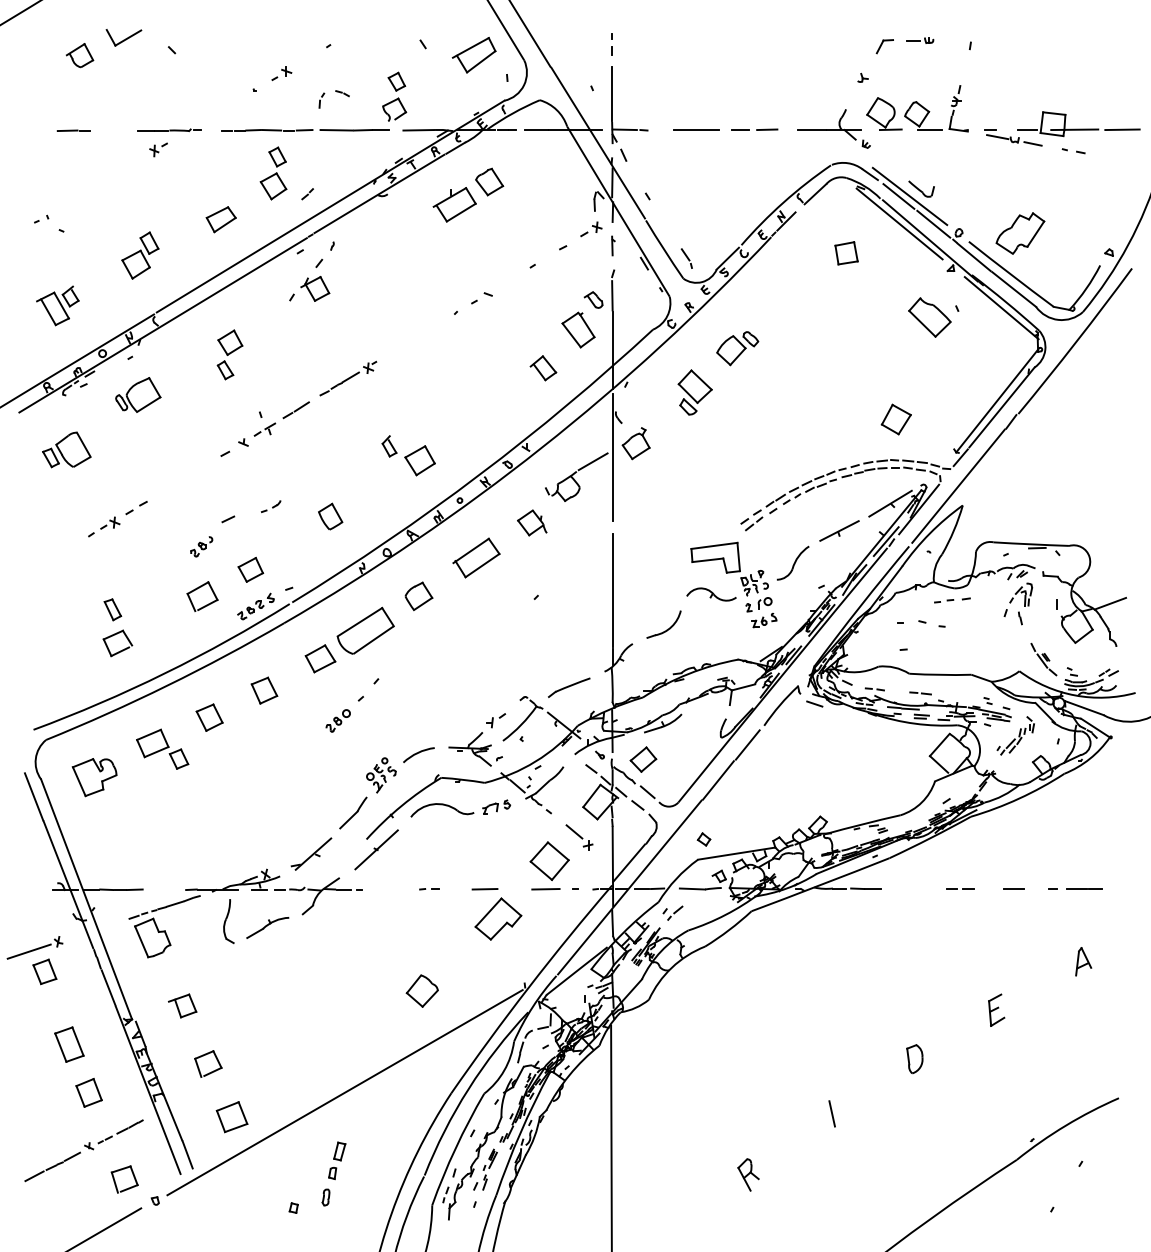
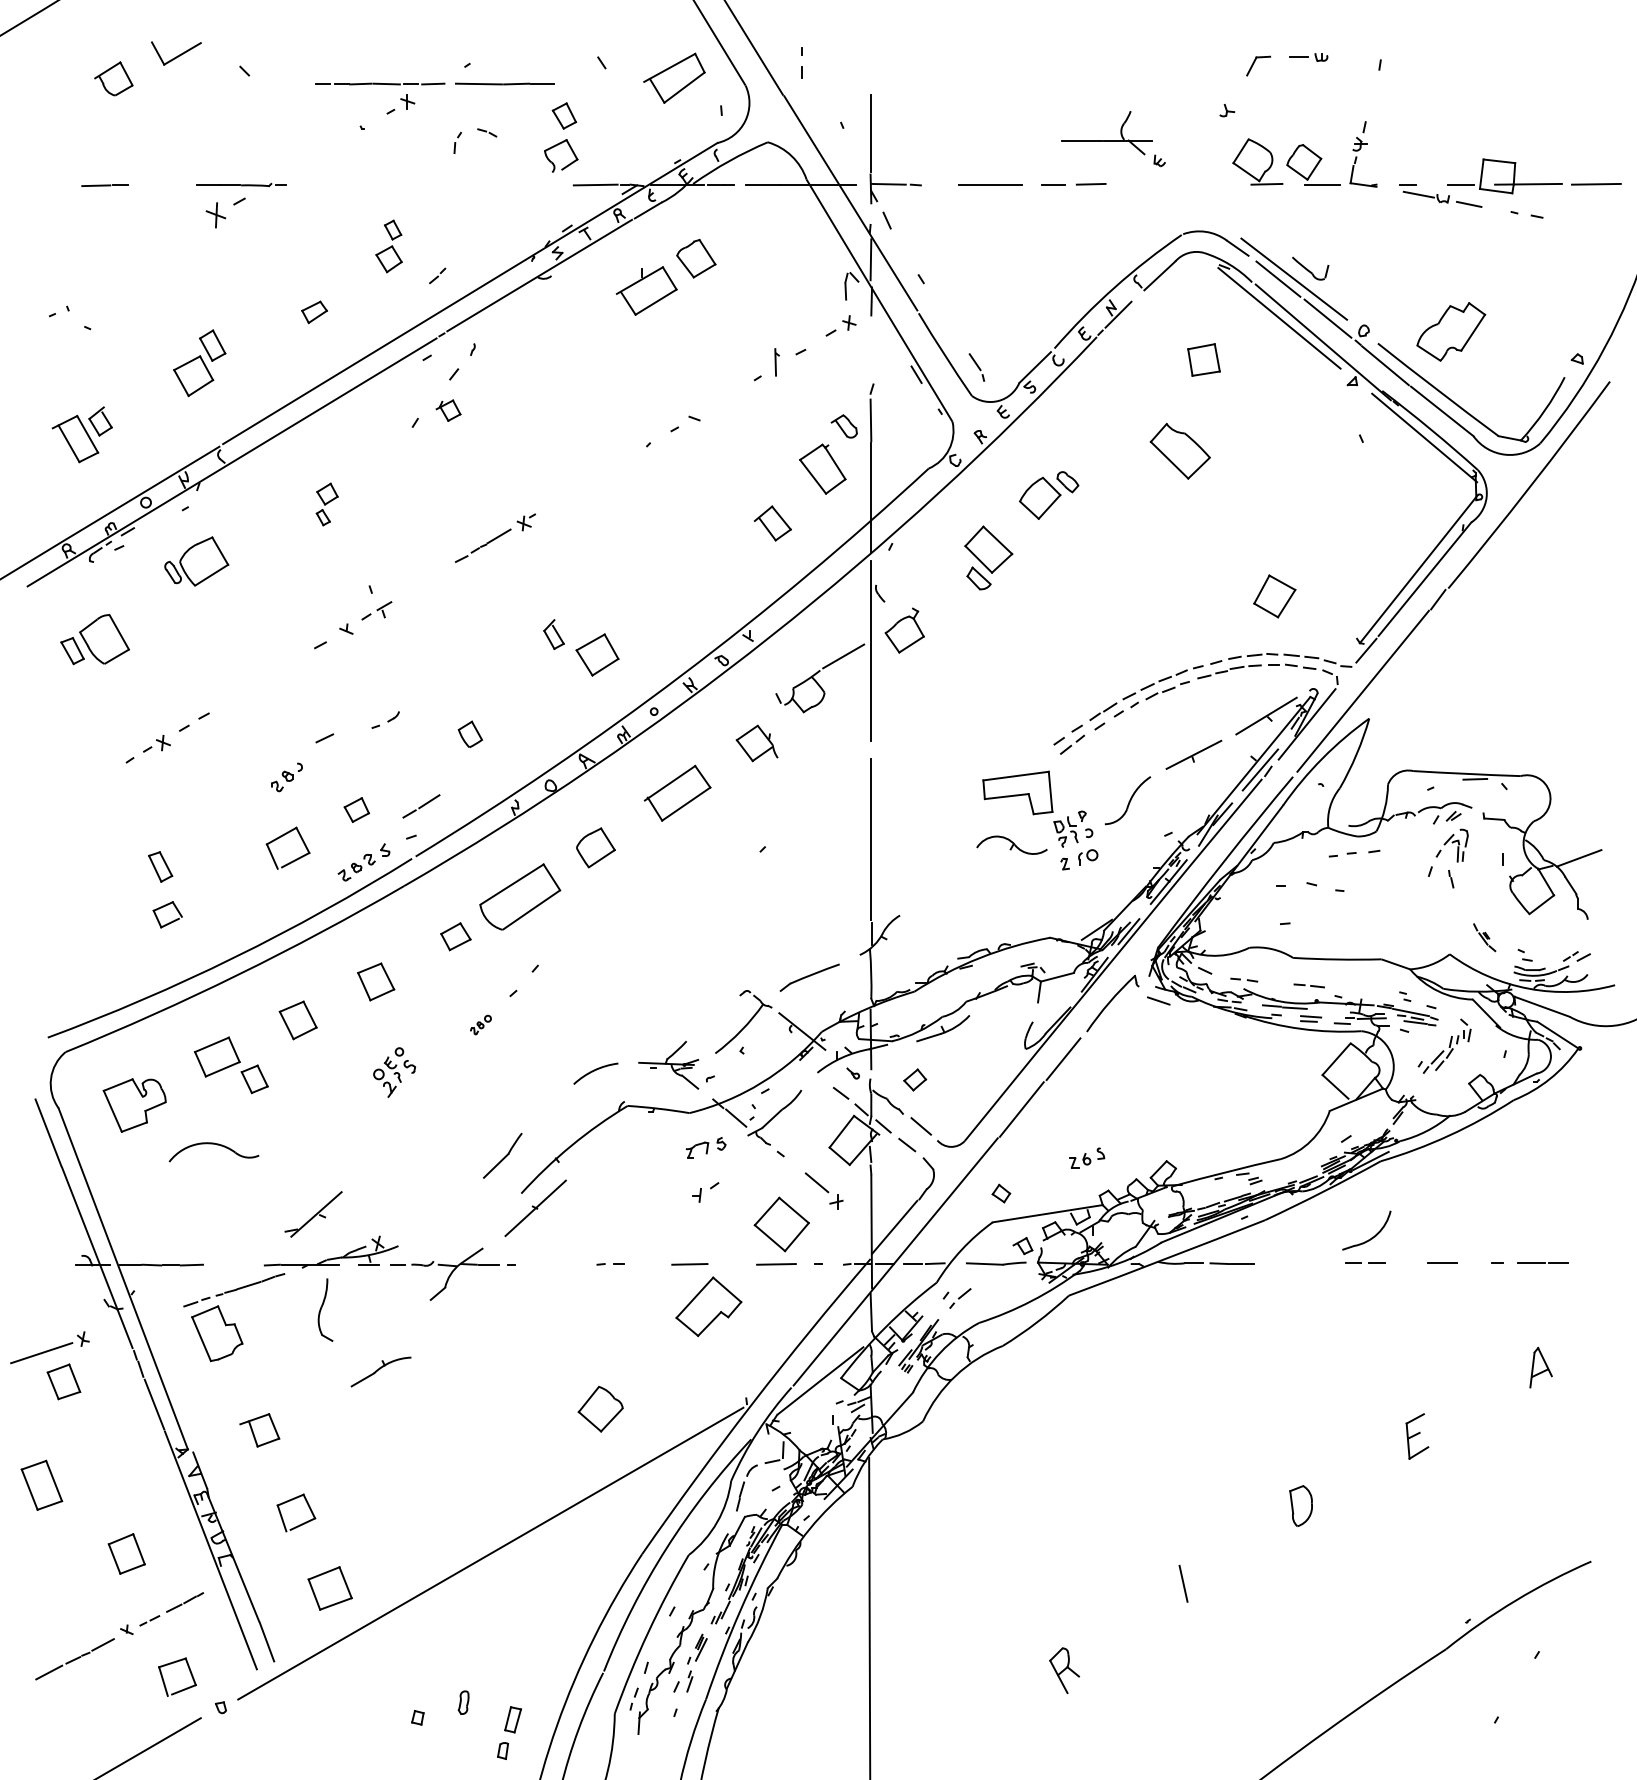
line: (611, 46) -> (801, 65), moved
part: (833, 128) -> (1112, 138), moved
line: (305, 130) -> (434, 84), moved
part: (158, 149) -> (225, 212), size x1.6
part: (273, 173) -> (389, 246), size x0.7
part: (220, 219) -> (313, 311), size x0.6
line: (613, 245) -> (777, 361), moved
part: (315, 288) -> (448, 410), size x0.6
part: (929, 317) -> (1179, 451), moved
part: (229, 354) -> (326, 503), size x0.6
line: (295, 410) -> (420, 806), moved
part: (330, 516) -> (470, 734), size x0.7
part: (250, 569) -> (356, 809), size x0.7
part: (764, 620) -> (1087, 1158), moved
part: (663, 624) -> (1366, 1230), moved
part: (117, 643) -> (167, 914), size x0.7
part: (320, 658) -> (455, 936), size x0.7
part: (1043, 659) -> (1484, 937), size x0.6
part: (337, 720) -> (480, 1024), size x0.6
part: (496, 720) -> (706, 1192), moved
part: (643, 759) -> (915, 1079), size x0.6
part: (381, 775) -> (394, 1072), moved
part: (442, 810) -> (214, 1152), moved
part: (311, 853) -> (313, 1213), moved
part: (267, 927) -> (380, 1371), moved
part: (69, 1044) -> (42, 1485), moved
part: (337, 1160) -> (509, 1732), moved

